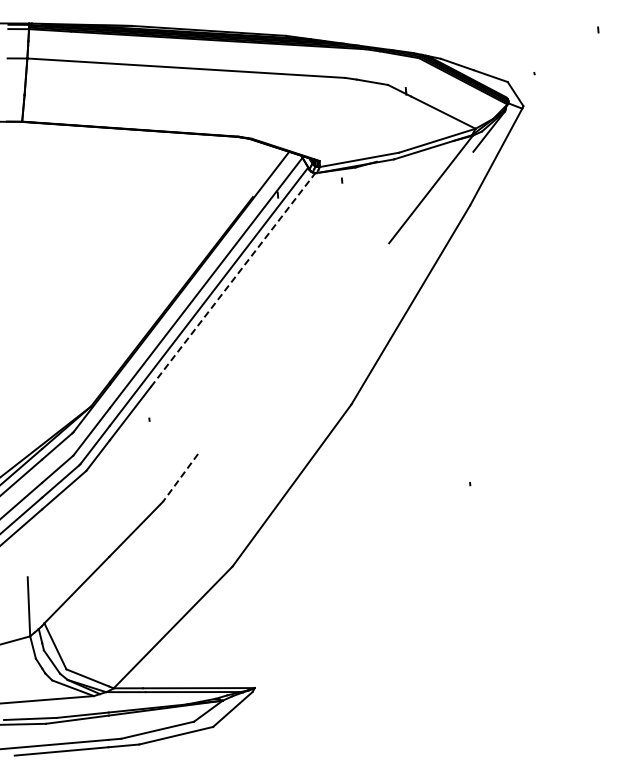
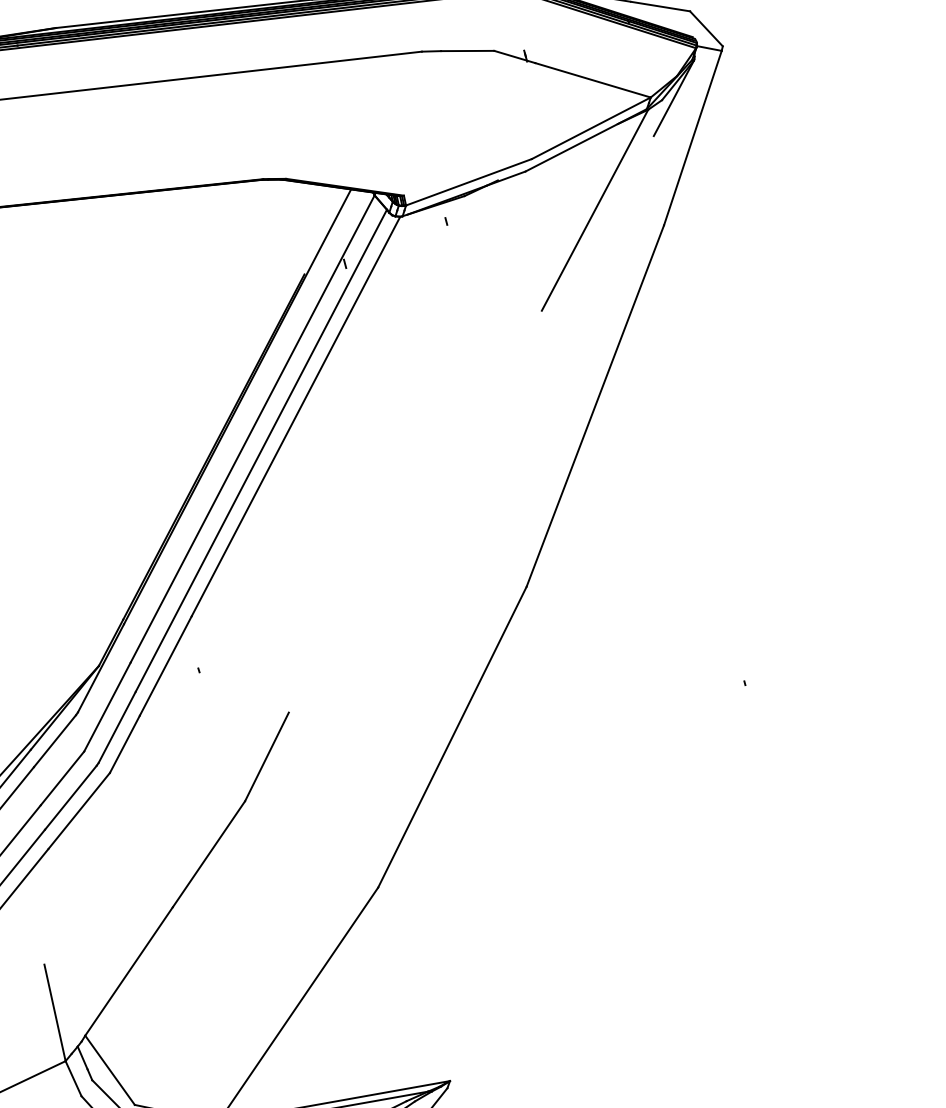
line: (233, 280) -> (296, 417), dashed -> solid
line: (180, 477) -> (266, 756), dashed -> solid

